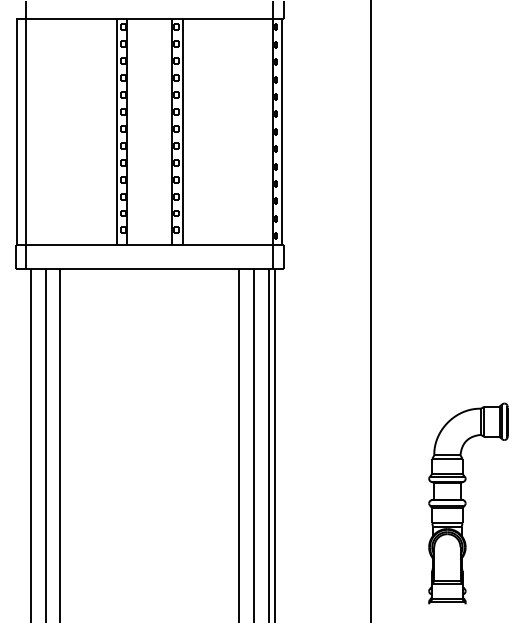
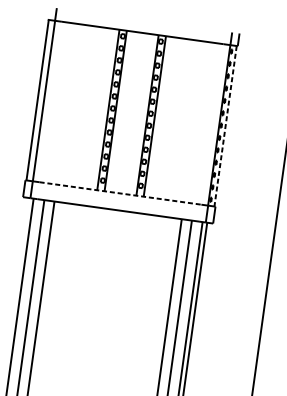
line: (282, 132) -> (225, 126), solid -> dashed
line: (149, 244) -> (120, 193), solid -> dashed

